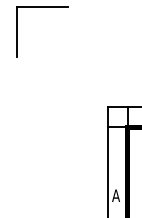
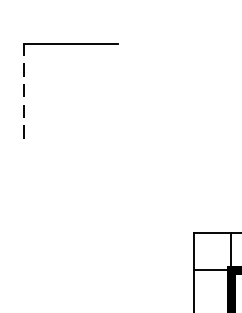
line: (17, 31) -> (24, 89), solid -> dashed

